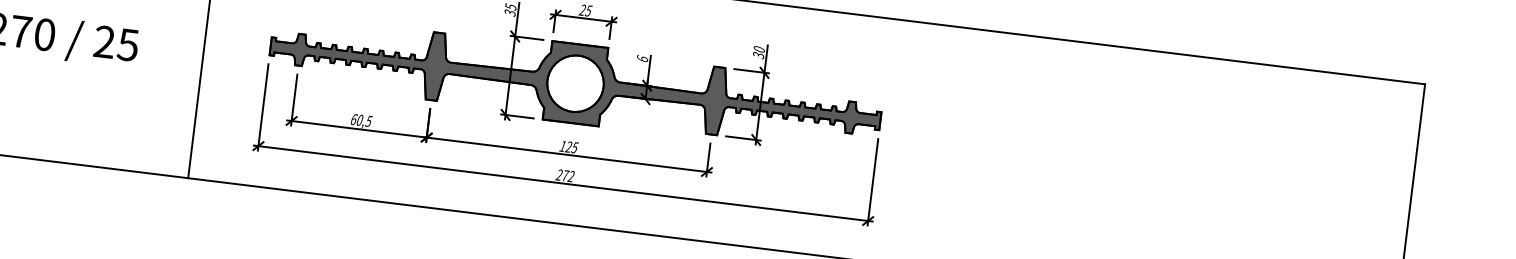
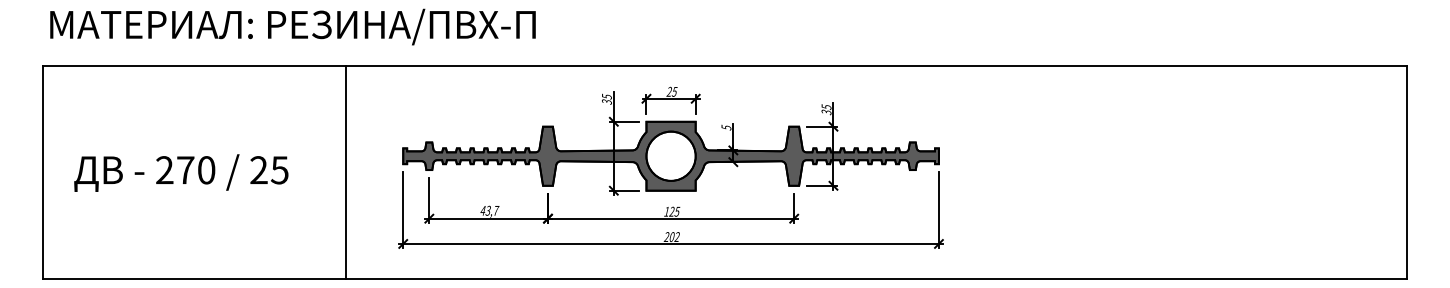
text: (759, 49) -> (826, 107), 30 -> 35
text: (642, 58) -> (726, 127), 6 -> 5
text: (361, 120) -> (489, 210), 60,5 -> 43,7
text: (565, 175) -> (672, 236), 272 -> 202

